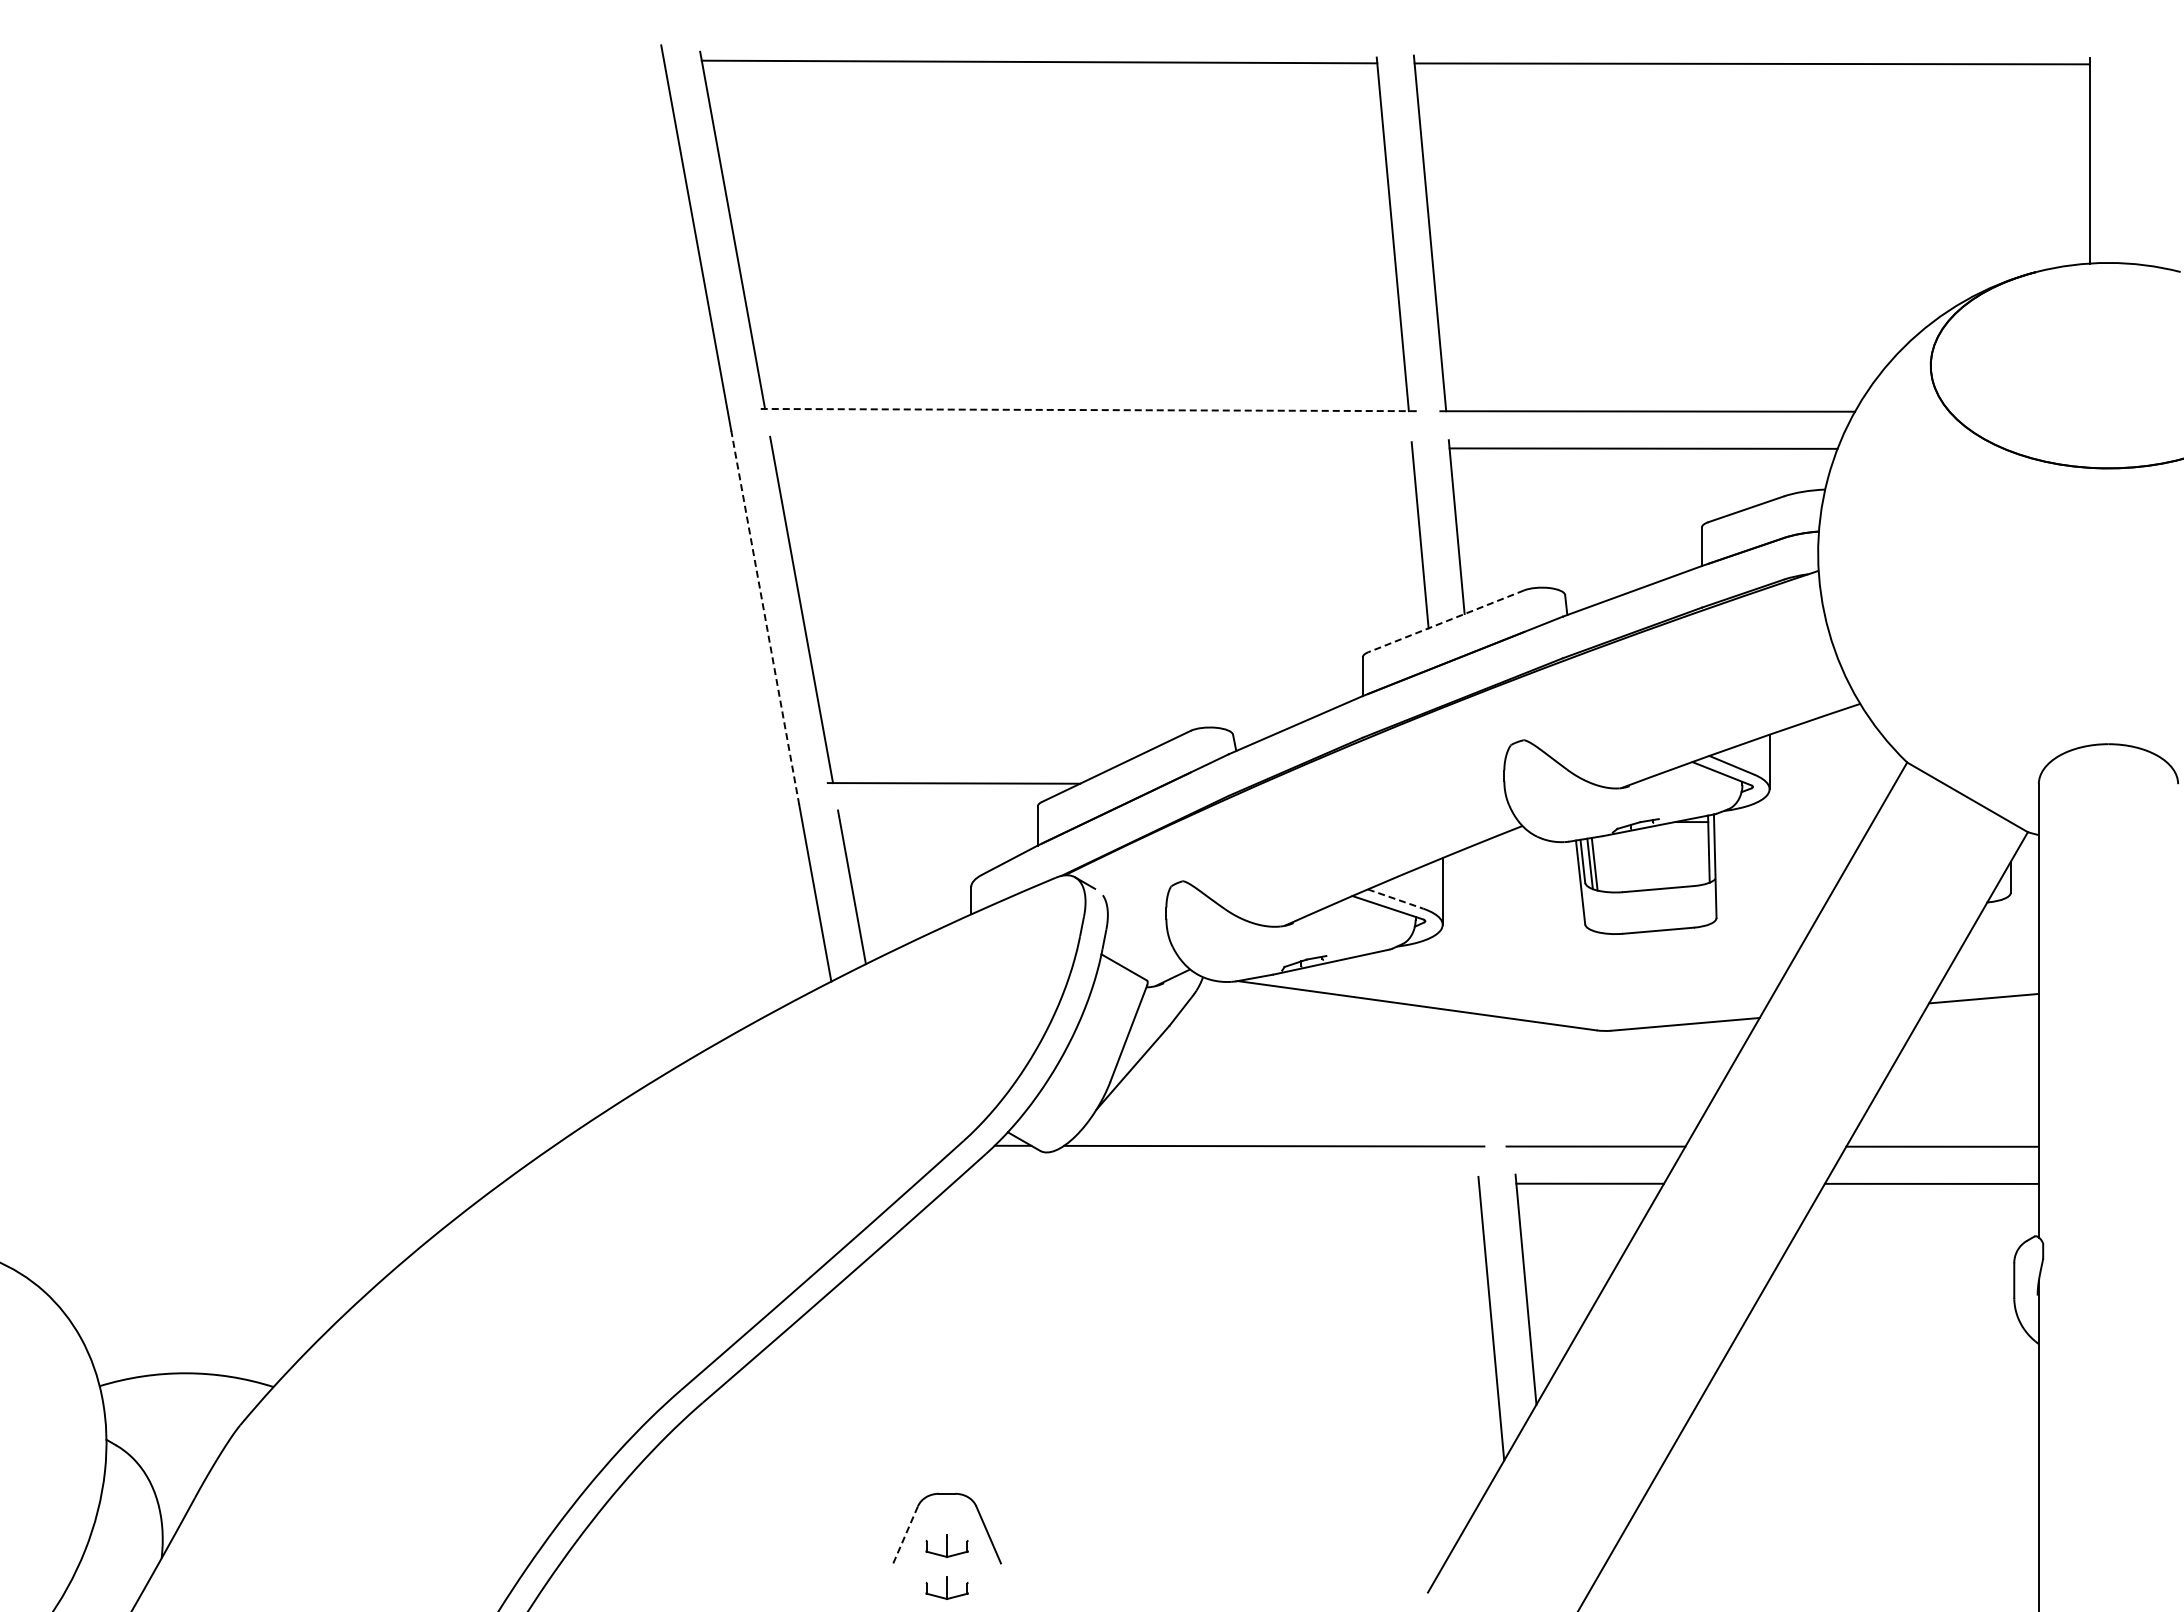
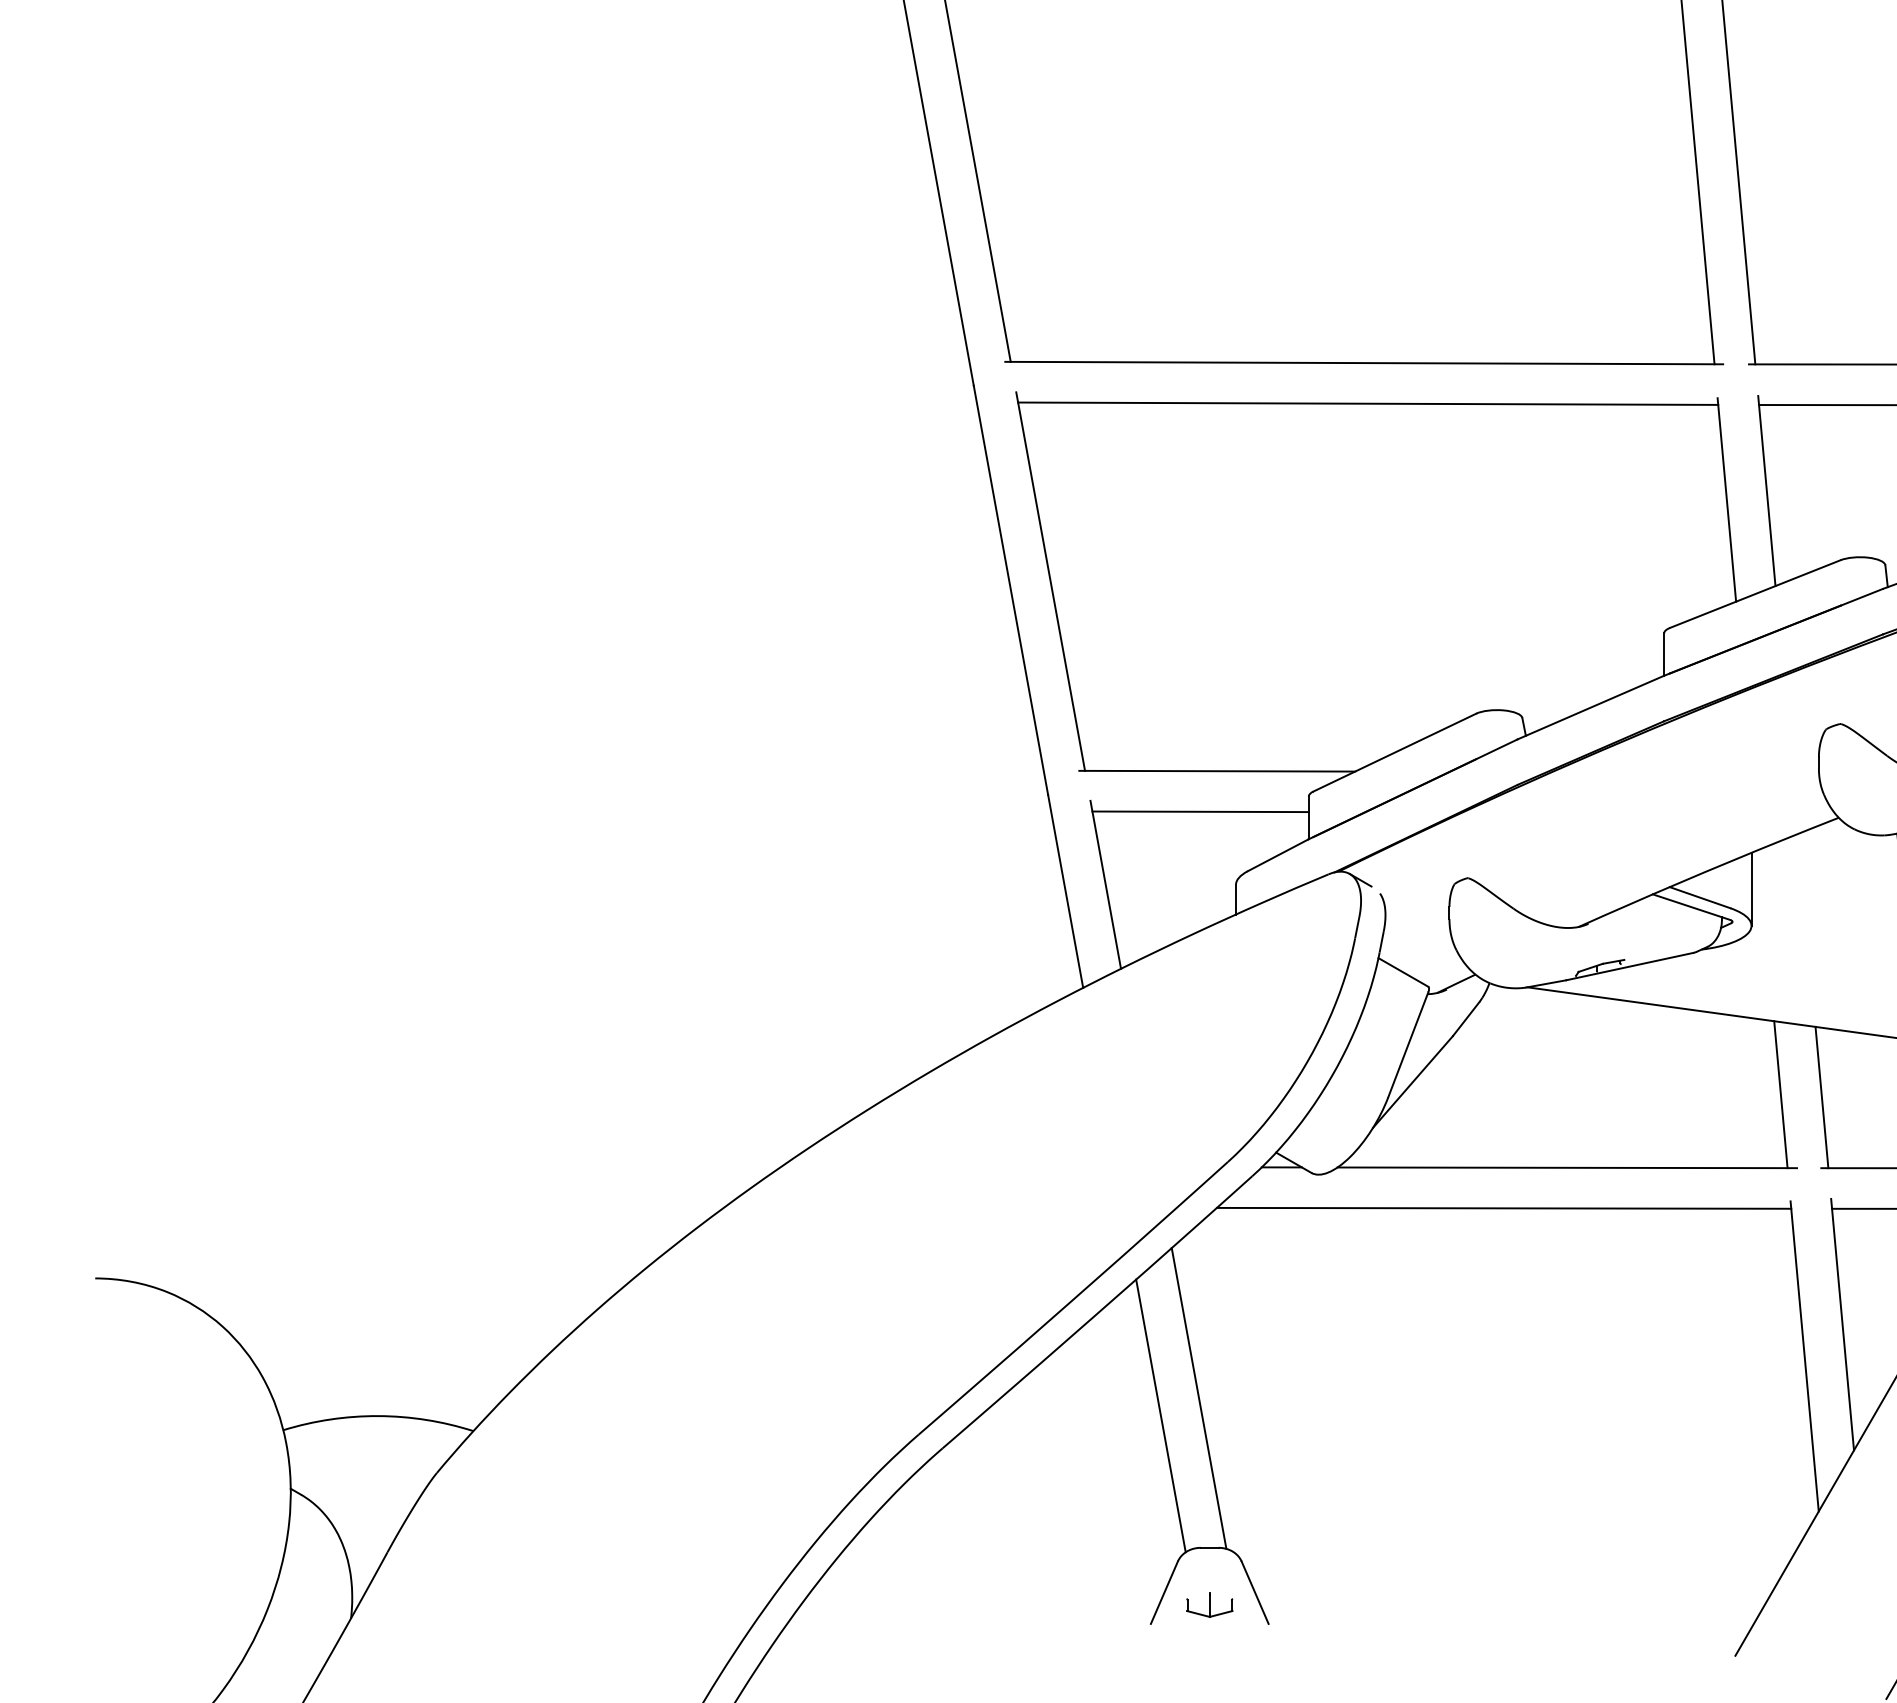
line: (1087, 410) -> (1363, 363), dashed -> solid
line: (1091, 447) -> (1367, 404), added
line: (765, 617) -> (1011, 589), dashed -> solid
line: (1446, 621) -> (1755, 594), dashed -> solid
line: (938, 820) -> (1200, 811), added
line: (1396, 899) -> (1701, 898), dashed -> solid
line: (1469, 1079) -> (1780, 1094), added
line: (1507, 1081) -> (1822, 1097), added
line: (1216, 1182) -> (1504, 1207), added
line: (937, 1356) -> (1199, 1397), added
line: (902, 1372) -> (1160, 1415), added
line: (905, 1534) -> (1164, 1592), dashed -> solid
part: (946, 1587) -> (1209, 1650), removed

